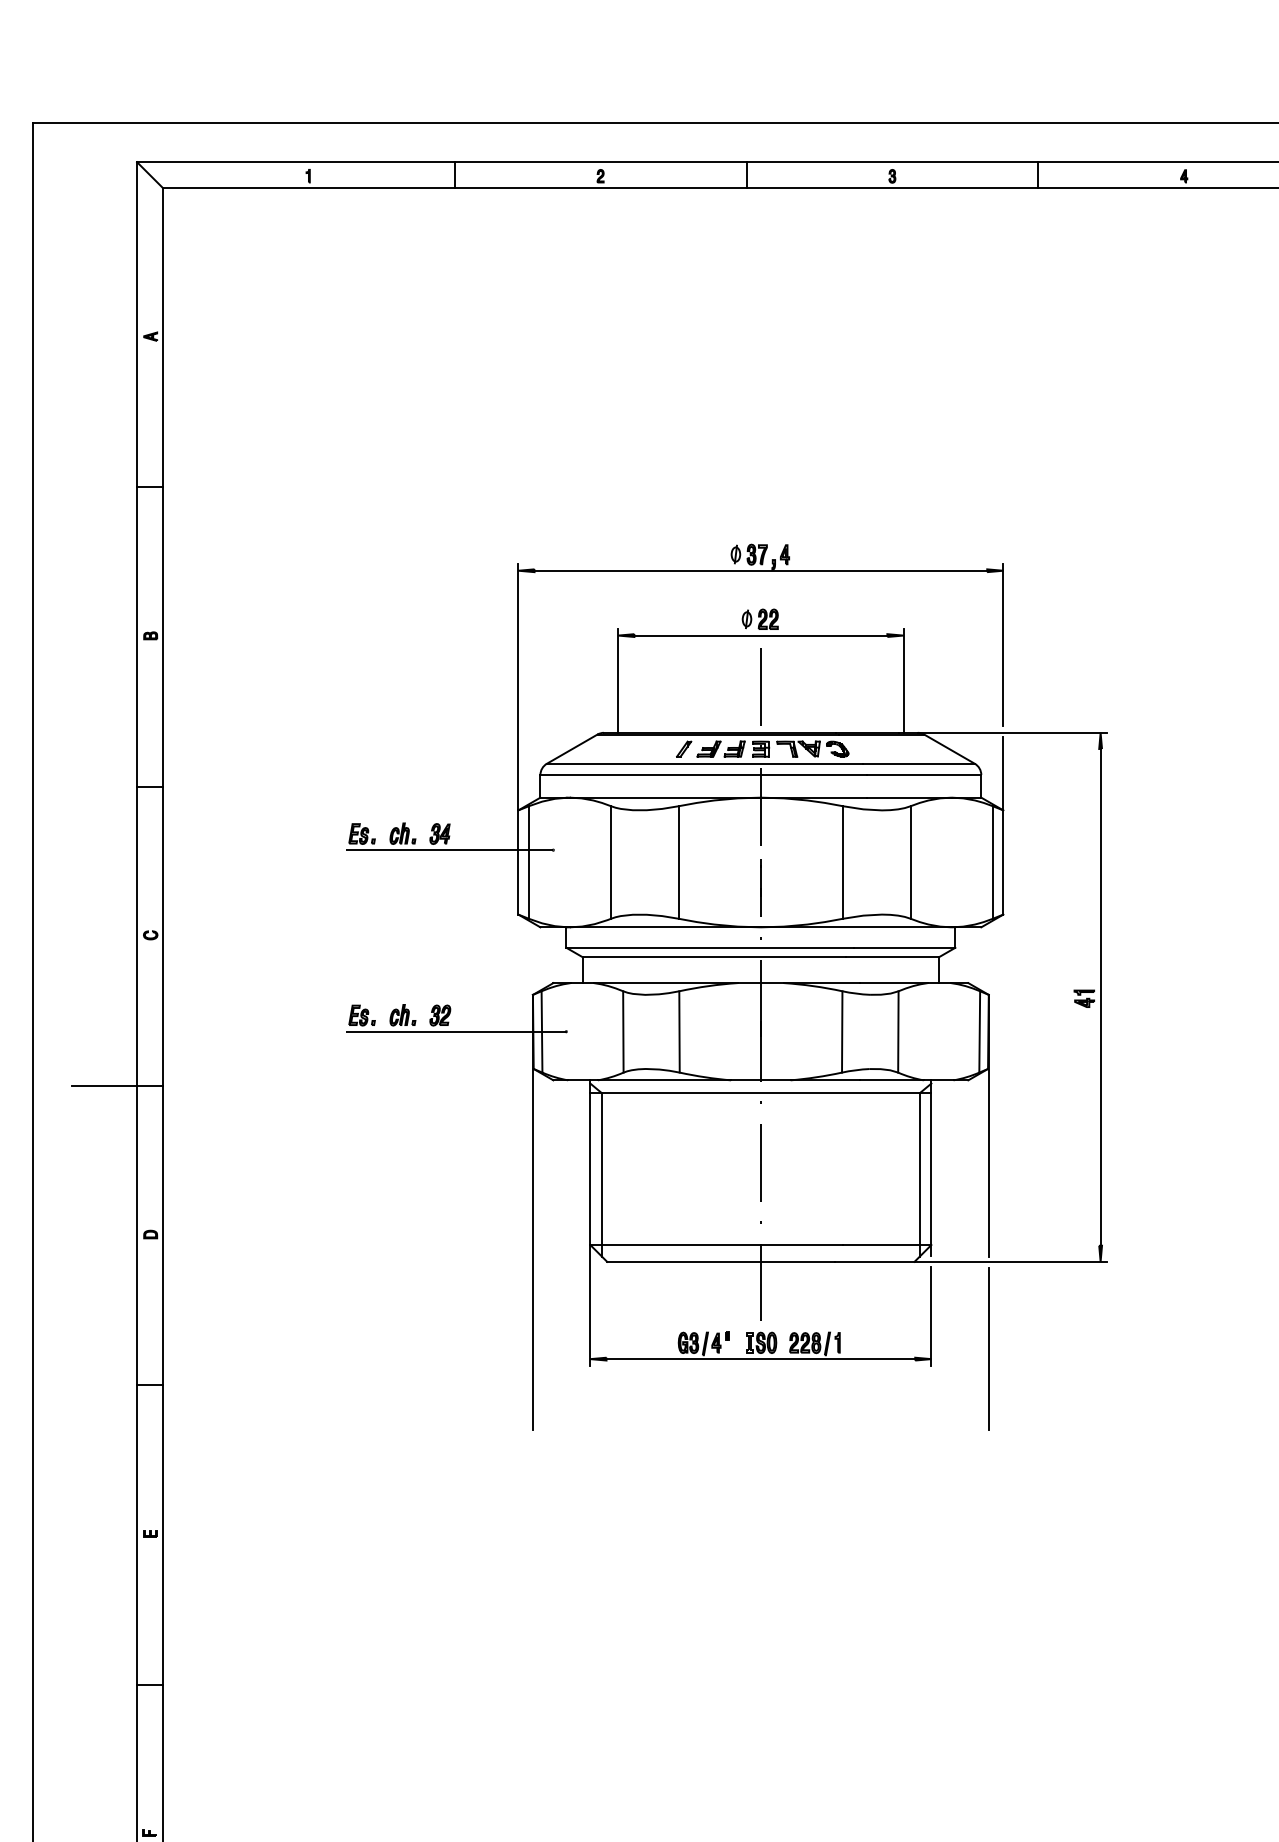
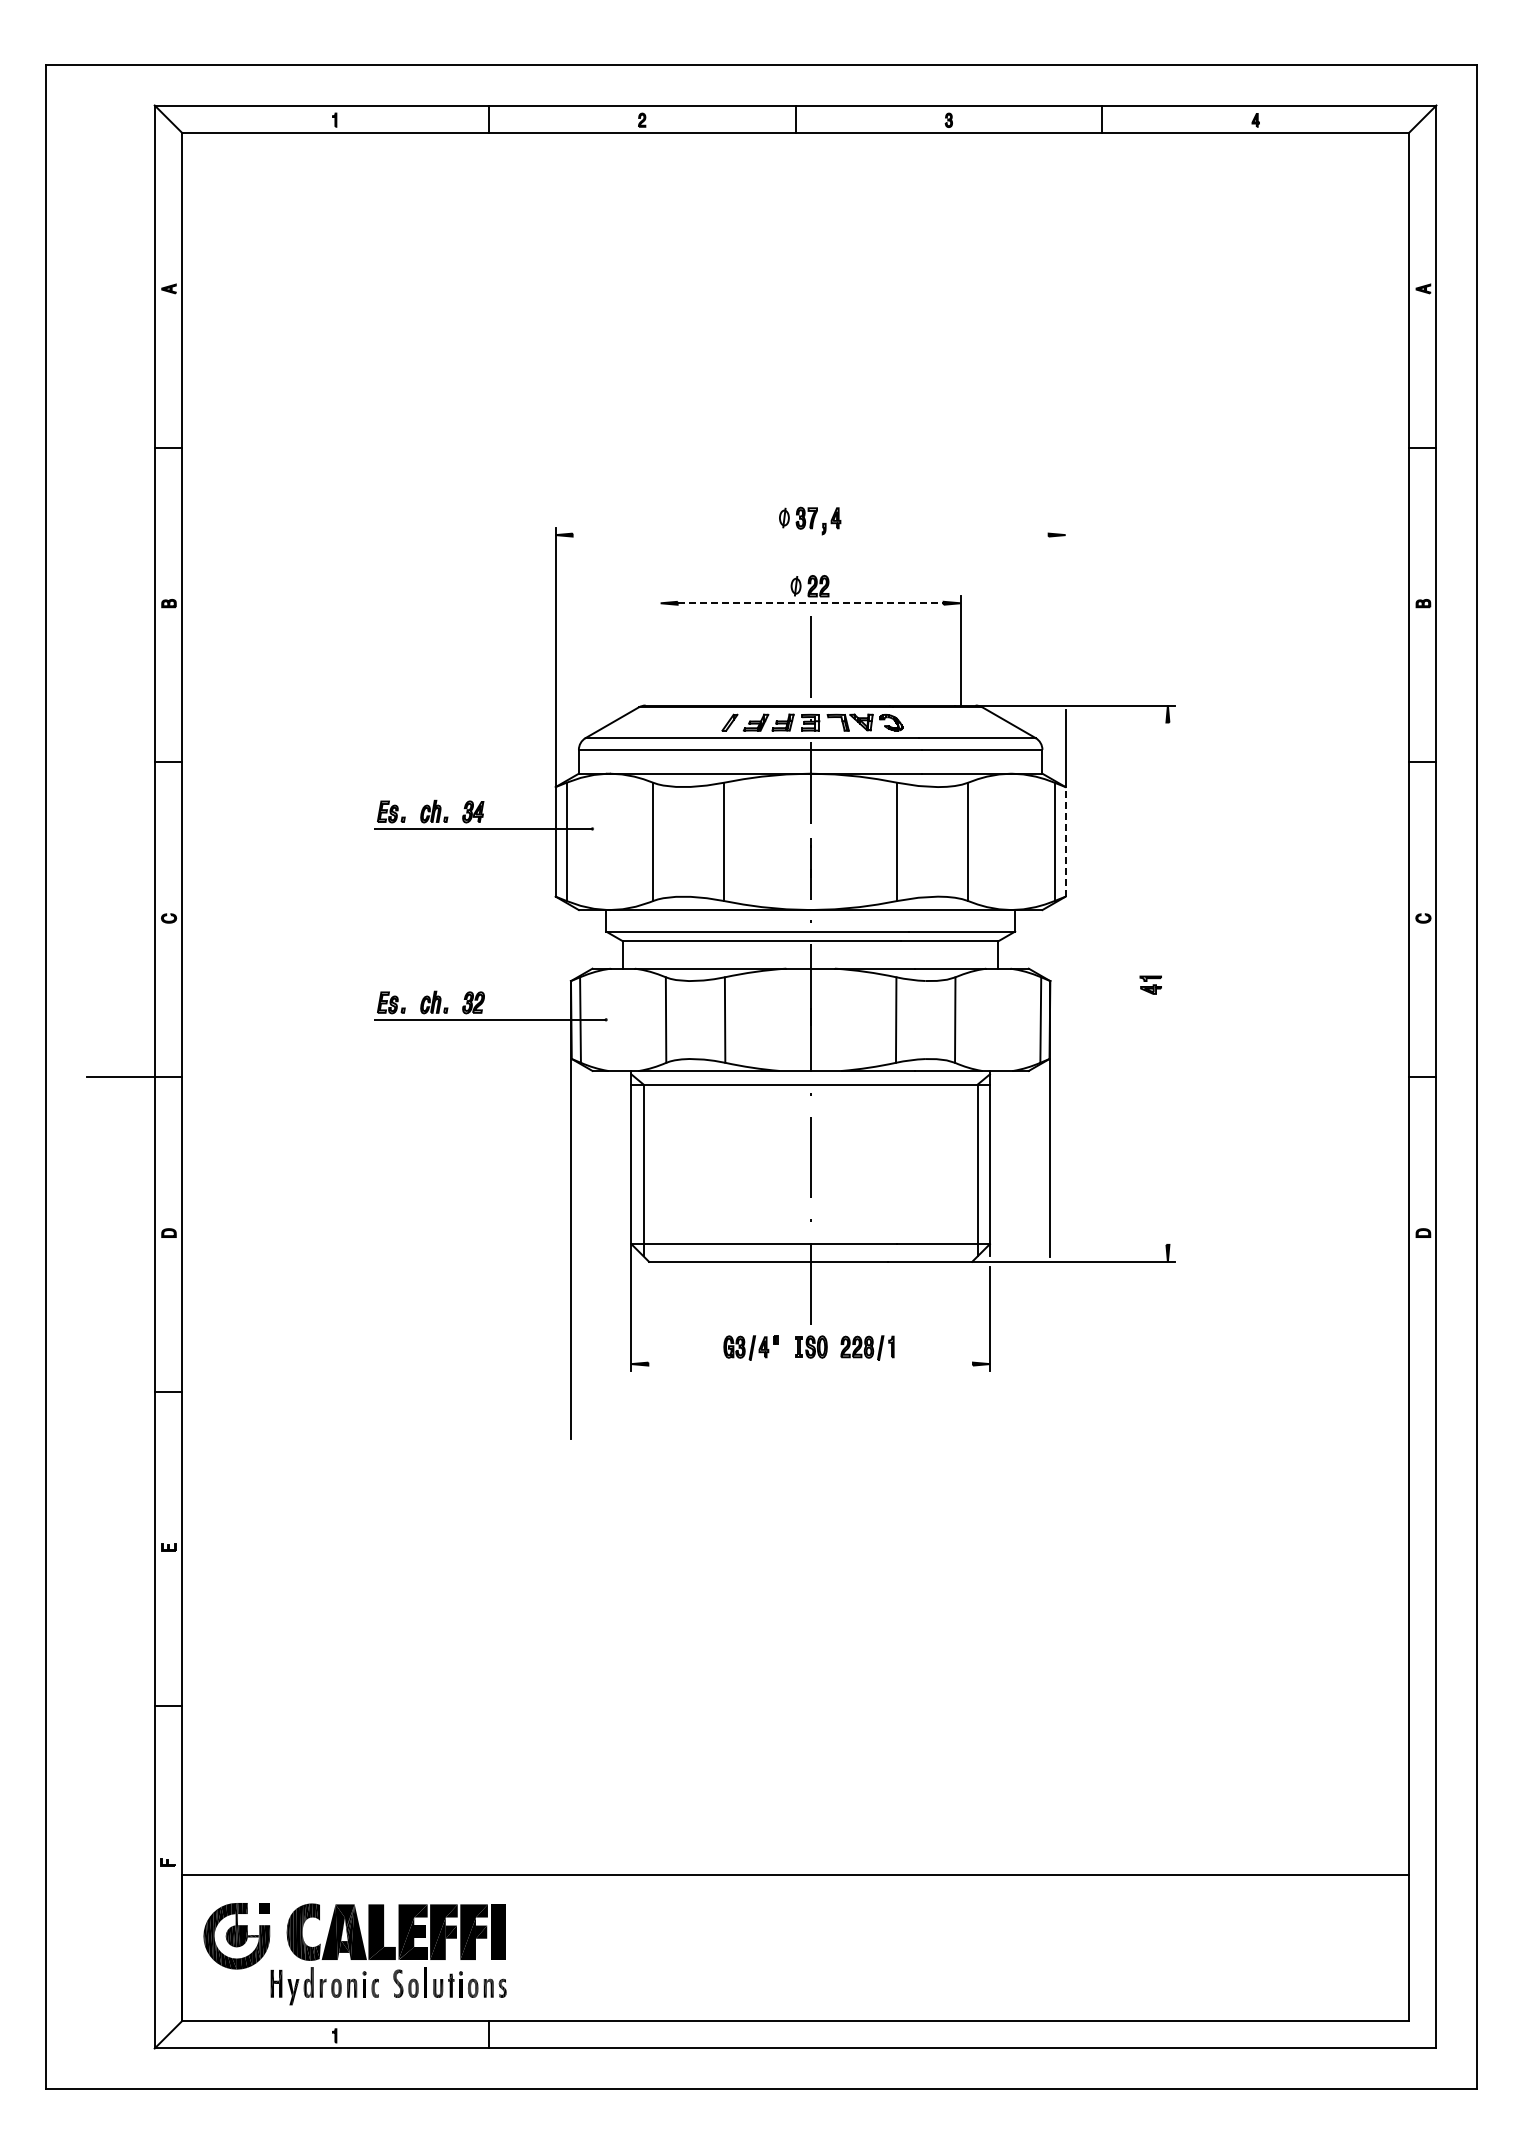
line: (760, 571) -> (810, 535), removed
line: (761, 635) -> (811, 603), solid -> dashed
line: (1003, 645) -> (1065, 613), removed
line: (618, 680) -> (660, 650), removed
line: (1003, 862) -> (1065, 841), solid -> dashed
line: (1100, 997) -> (1167, 983), removed
line: (988, 1349) -> (1050, 1353), removed
line: (760, 1359) -> (810, 1364), removed

